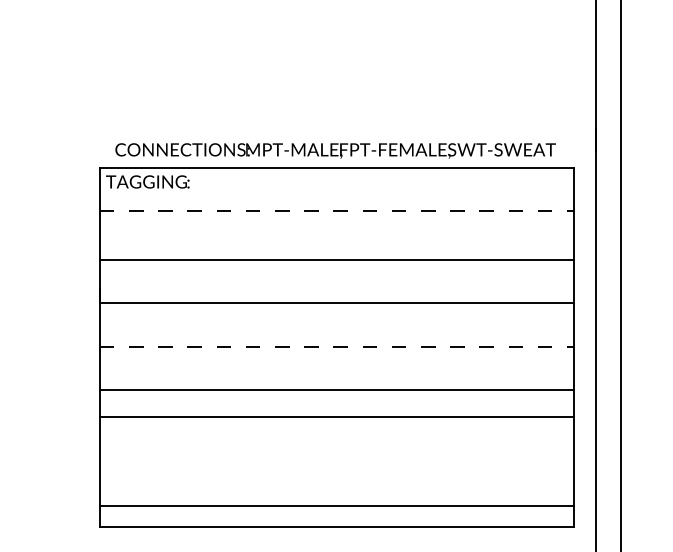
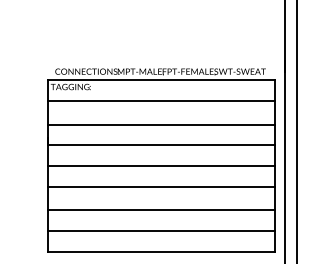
line: (337, 210) -> (161, 100), dashed -> solid
line: (337, 346) -> (161, 165), dashed -> solid
line: (335, 417) -> (160, 210), moved
line: (335, 507) -> (160, 231), moved

